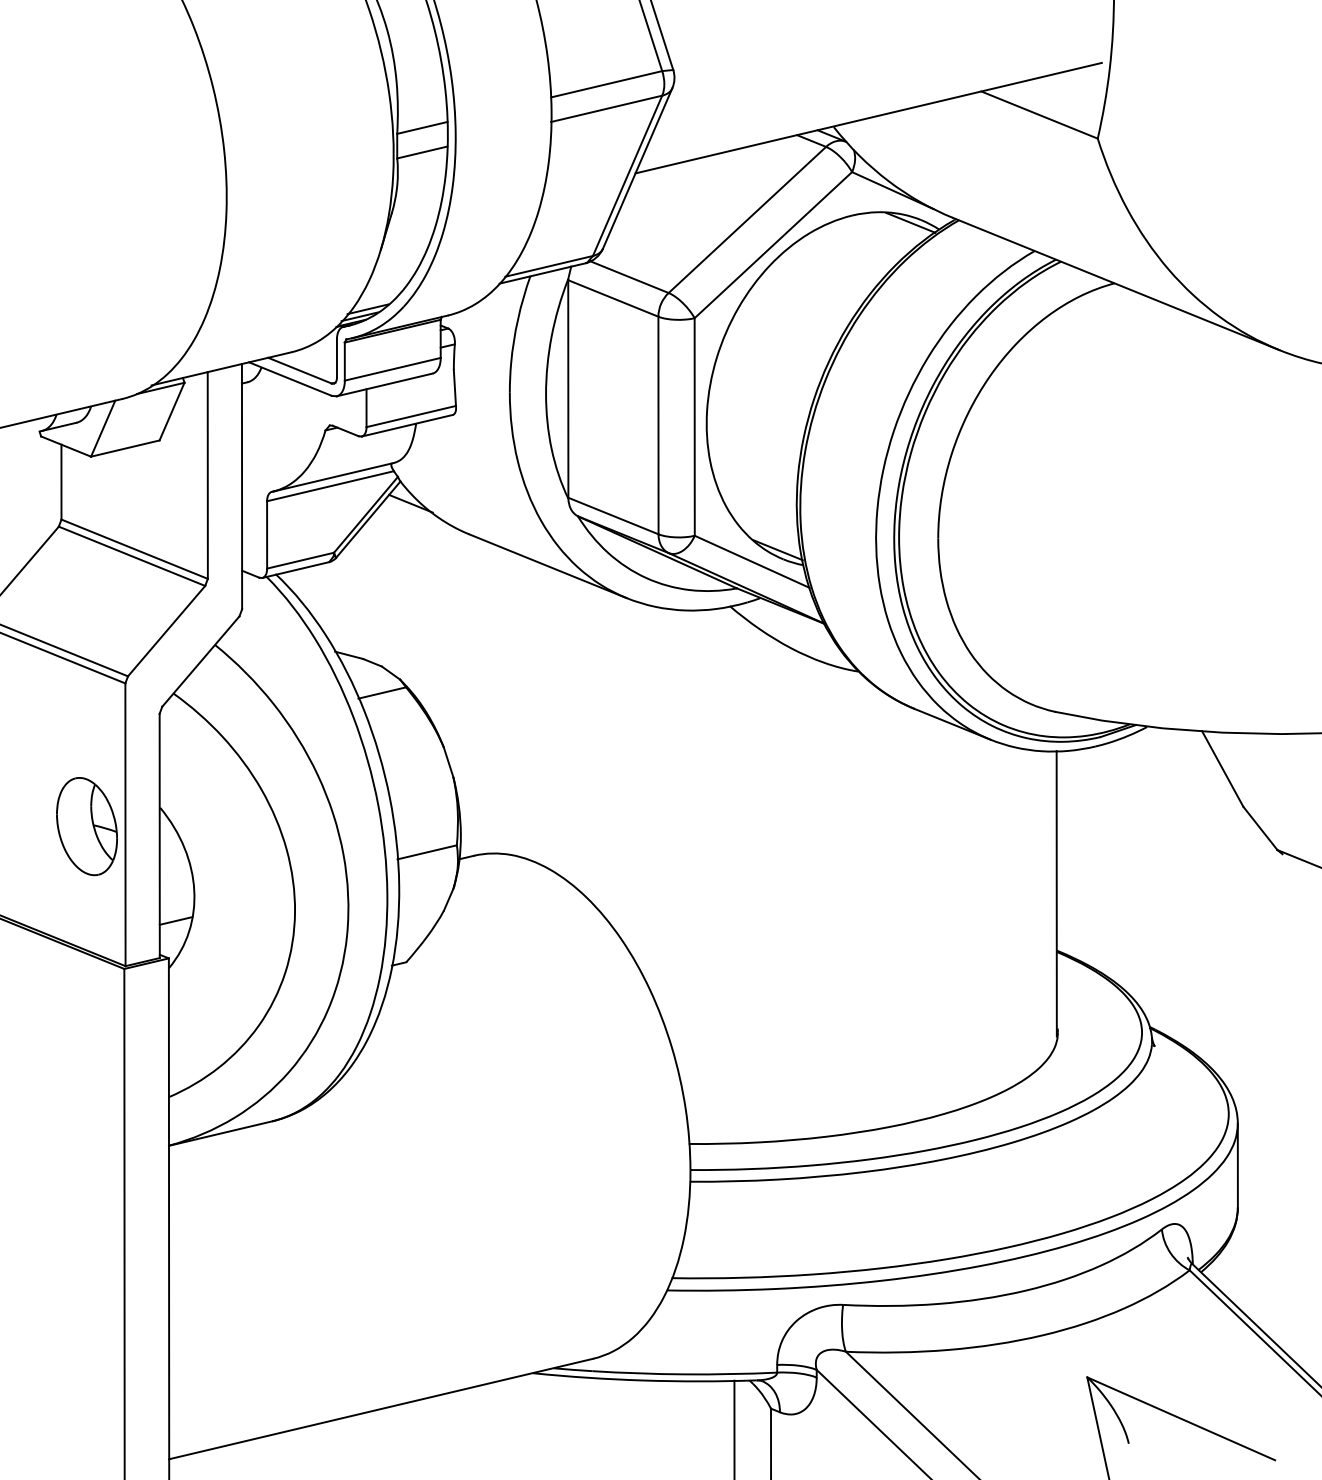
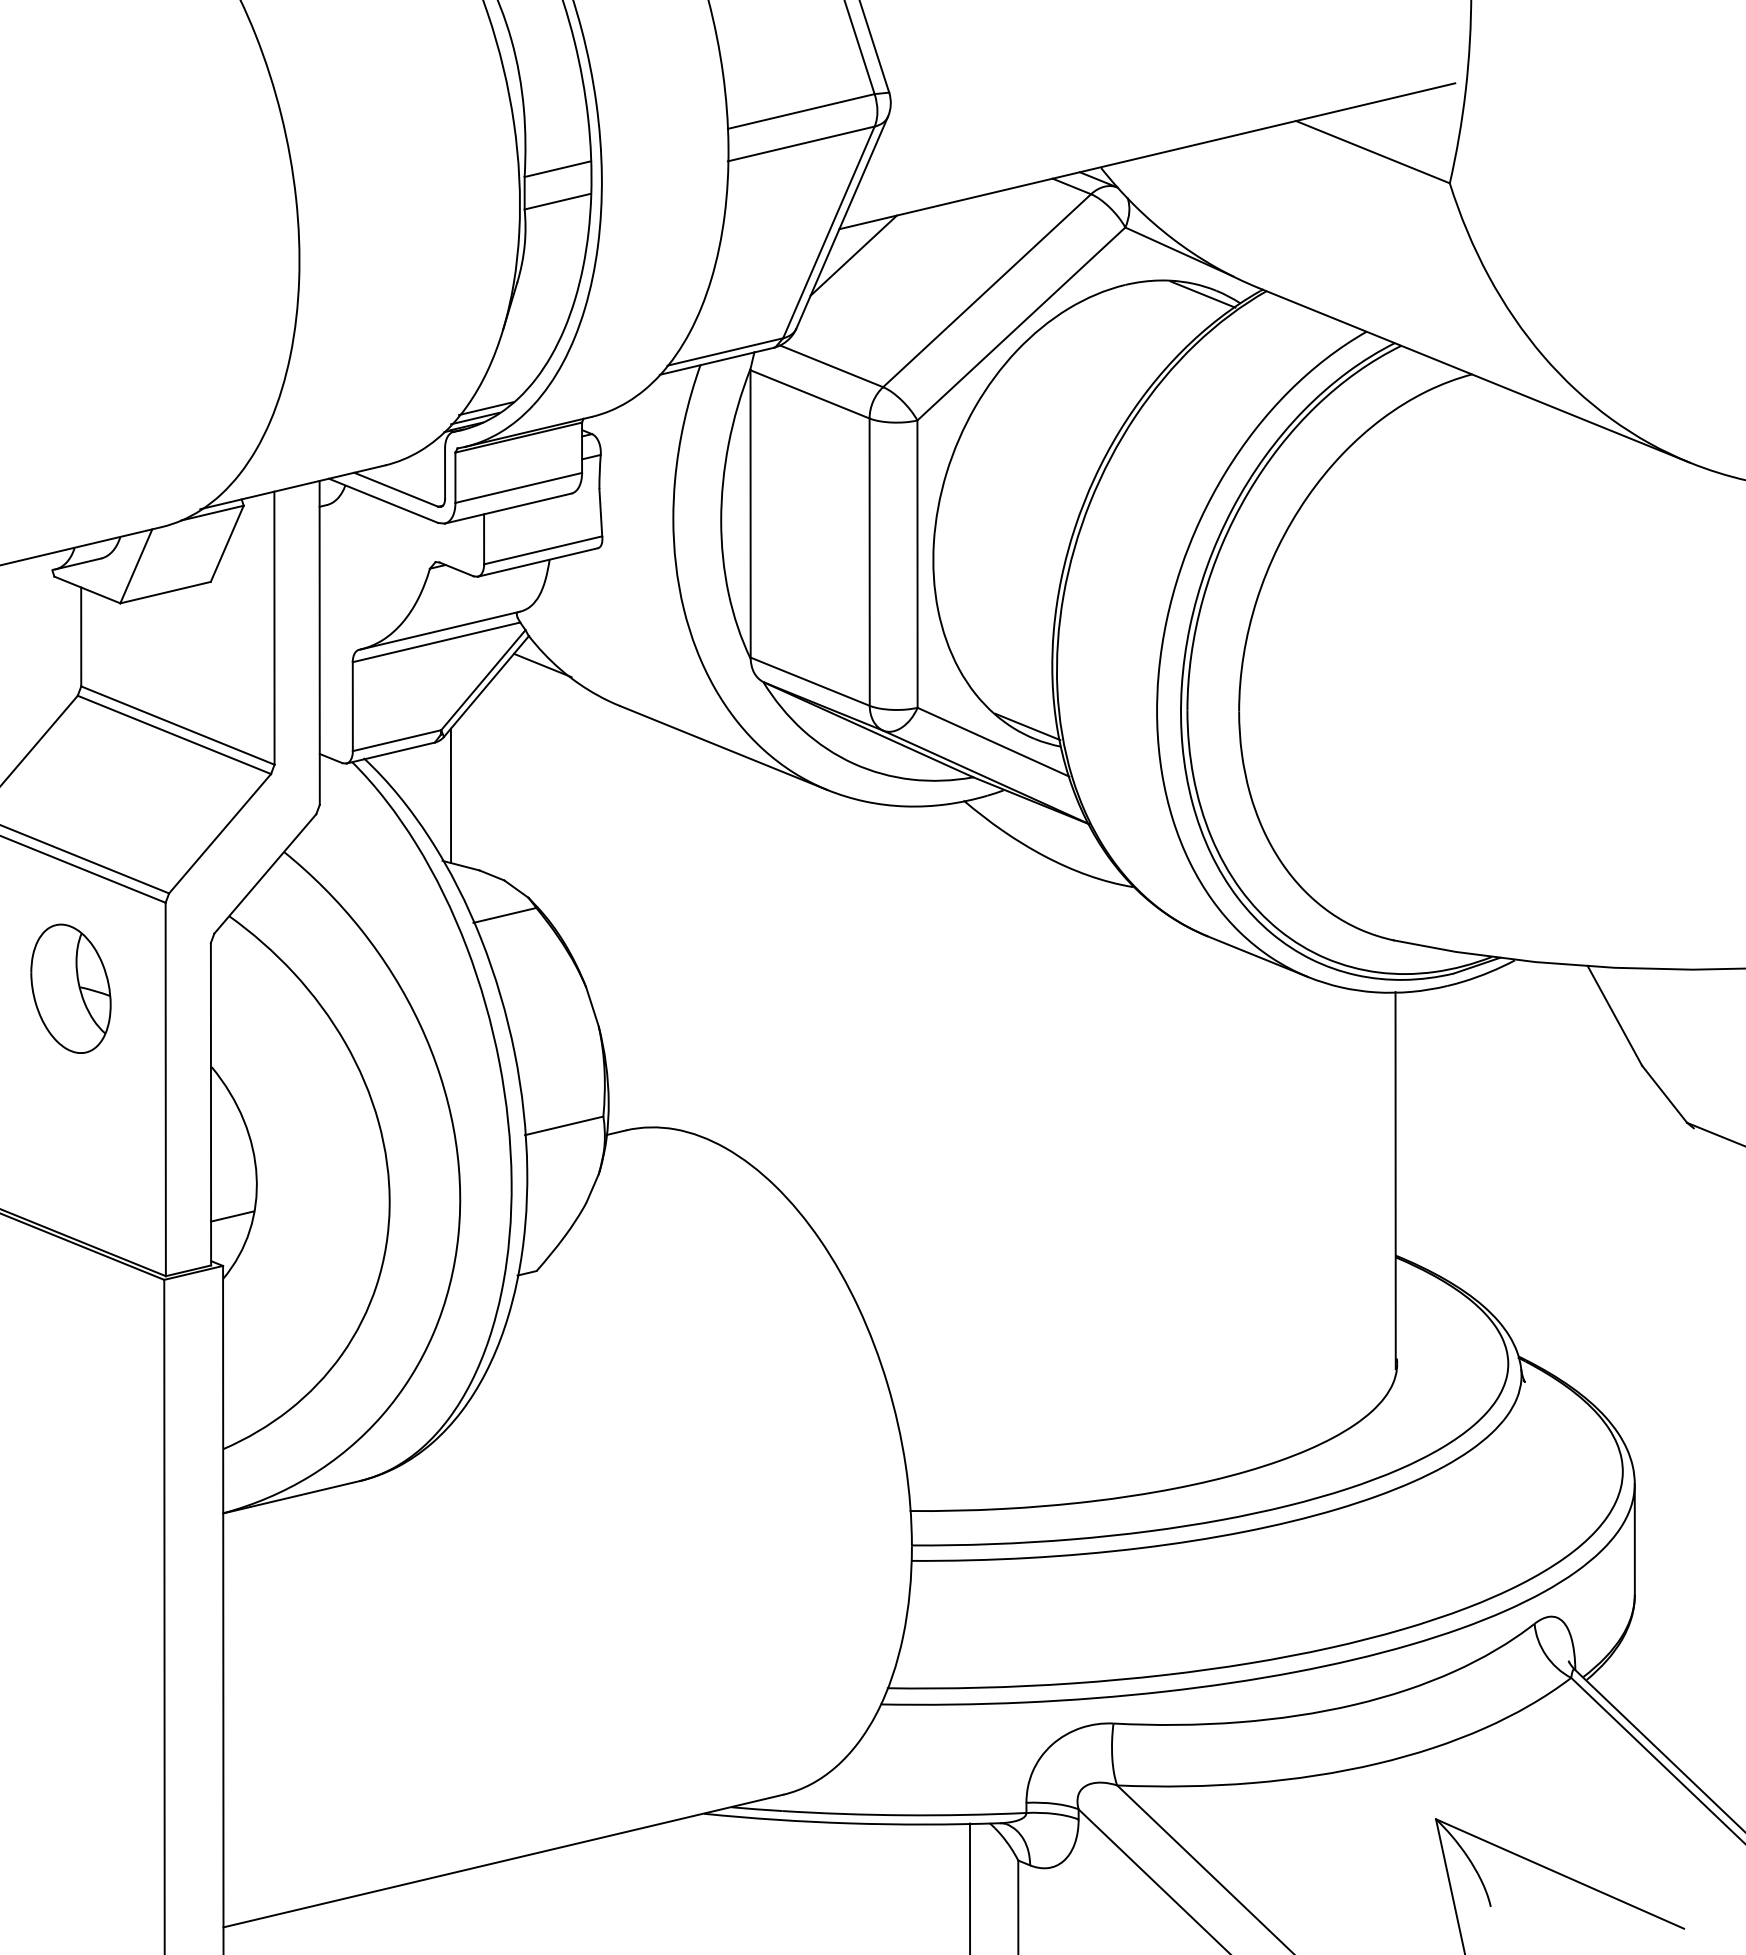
line: (646, 193) -> (853, 255), added
line: (341, 602) -> (450, 795), added
part: (86, 826) -> (70, 988), moved

